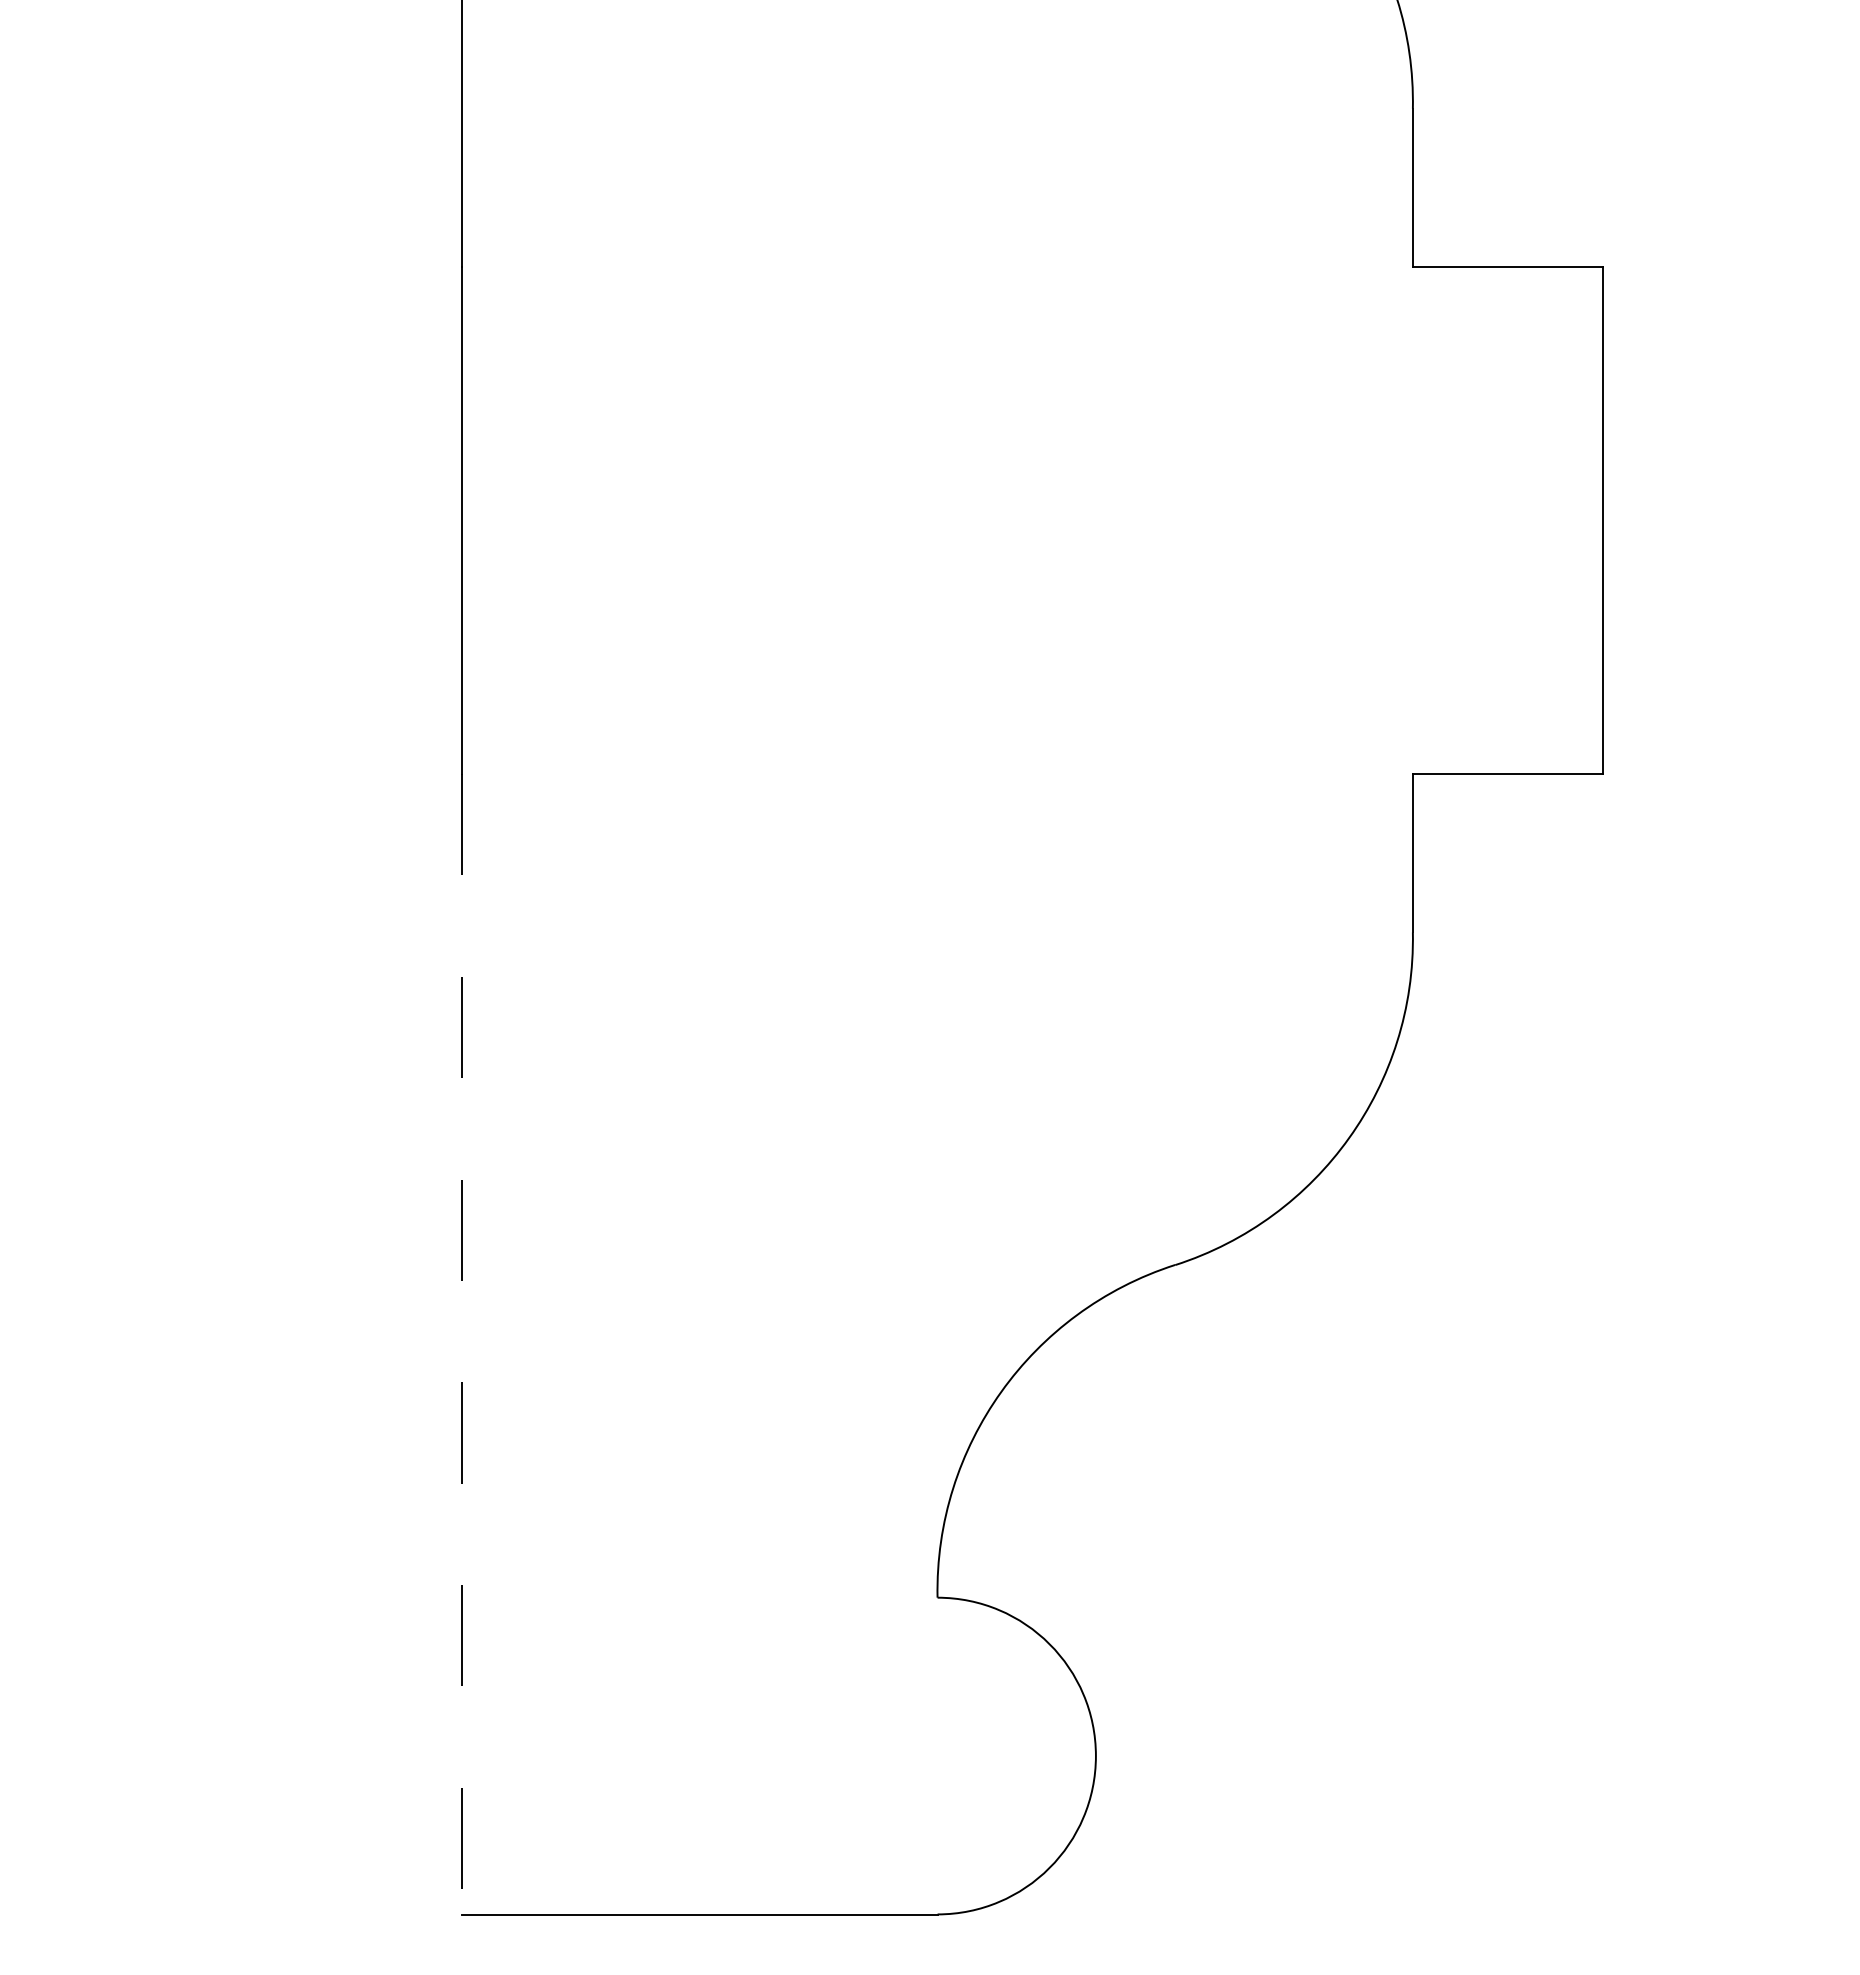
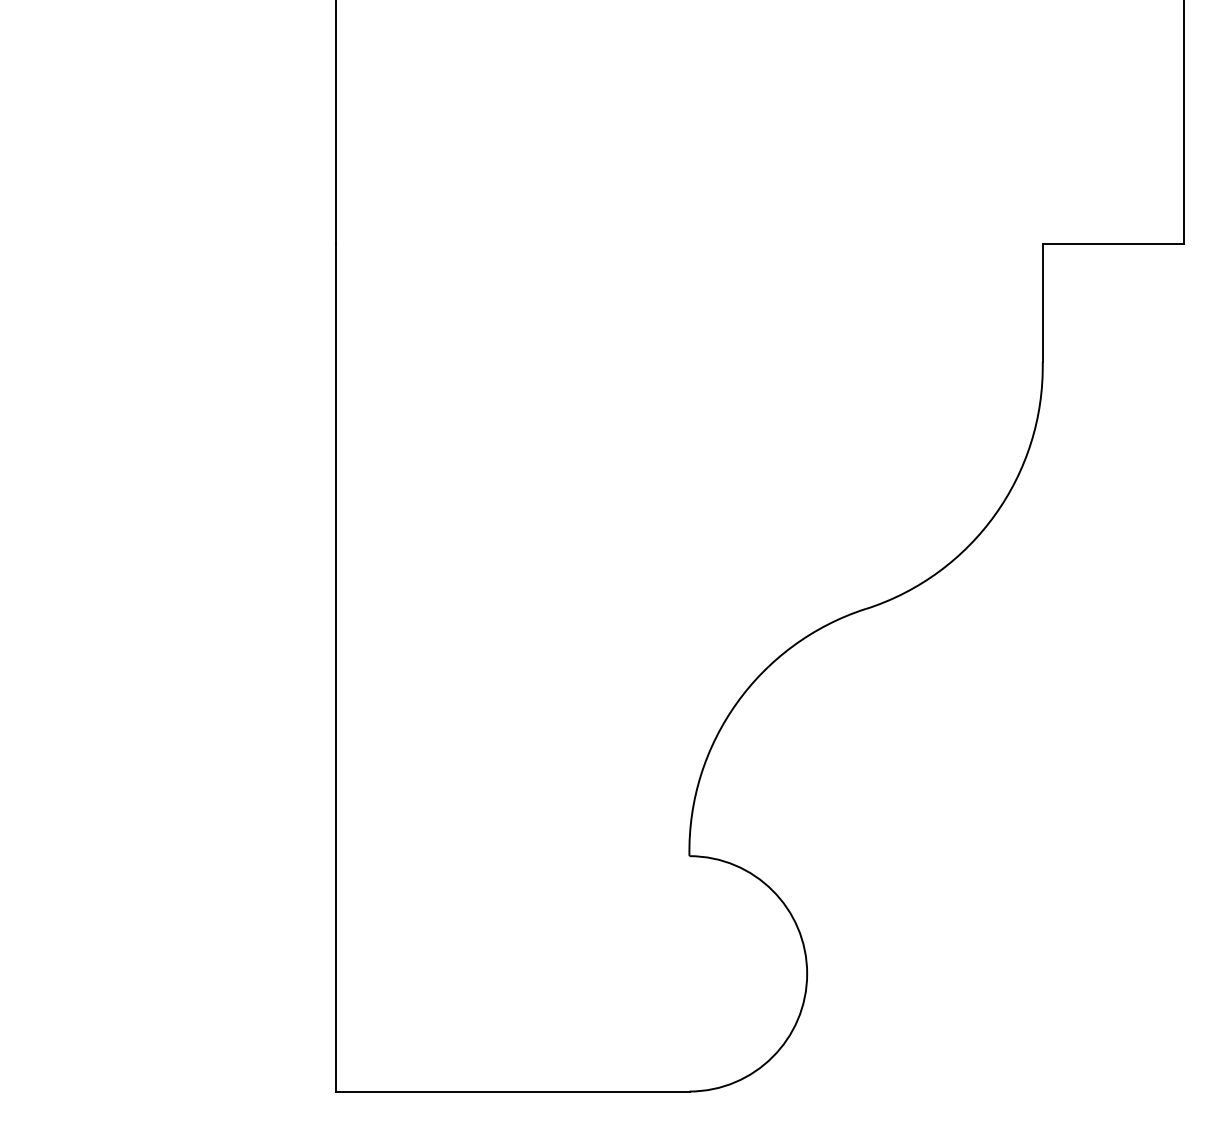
line: (462, 1344) -> (336, 667), dashed -> solid

